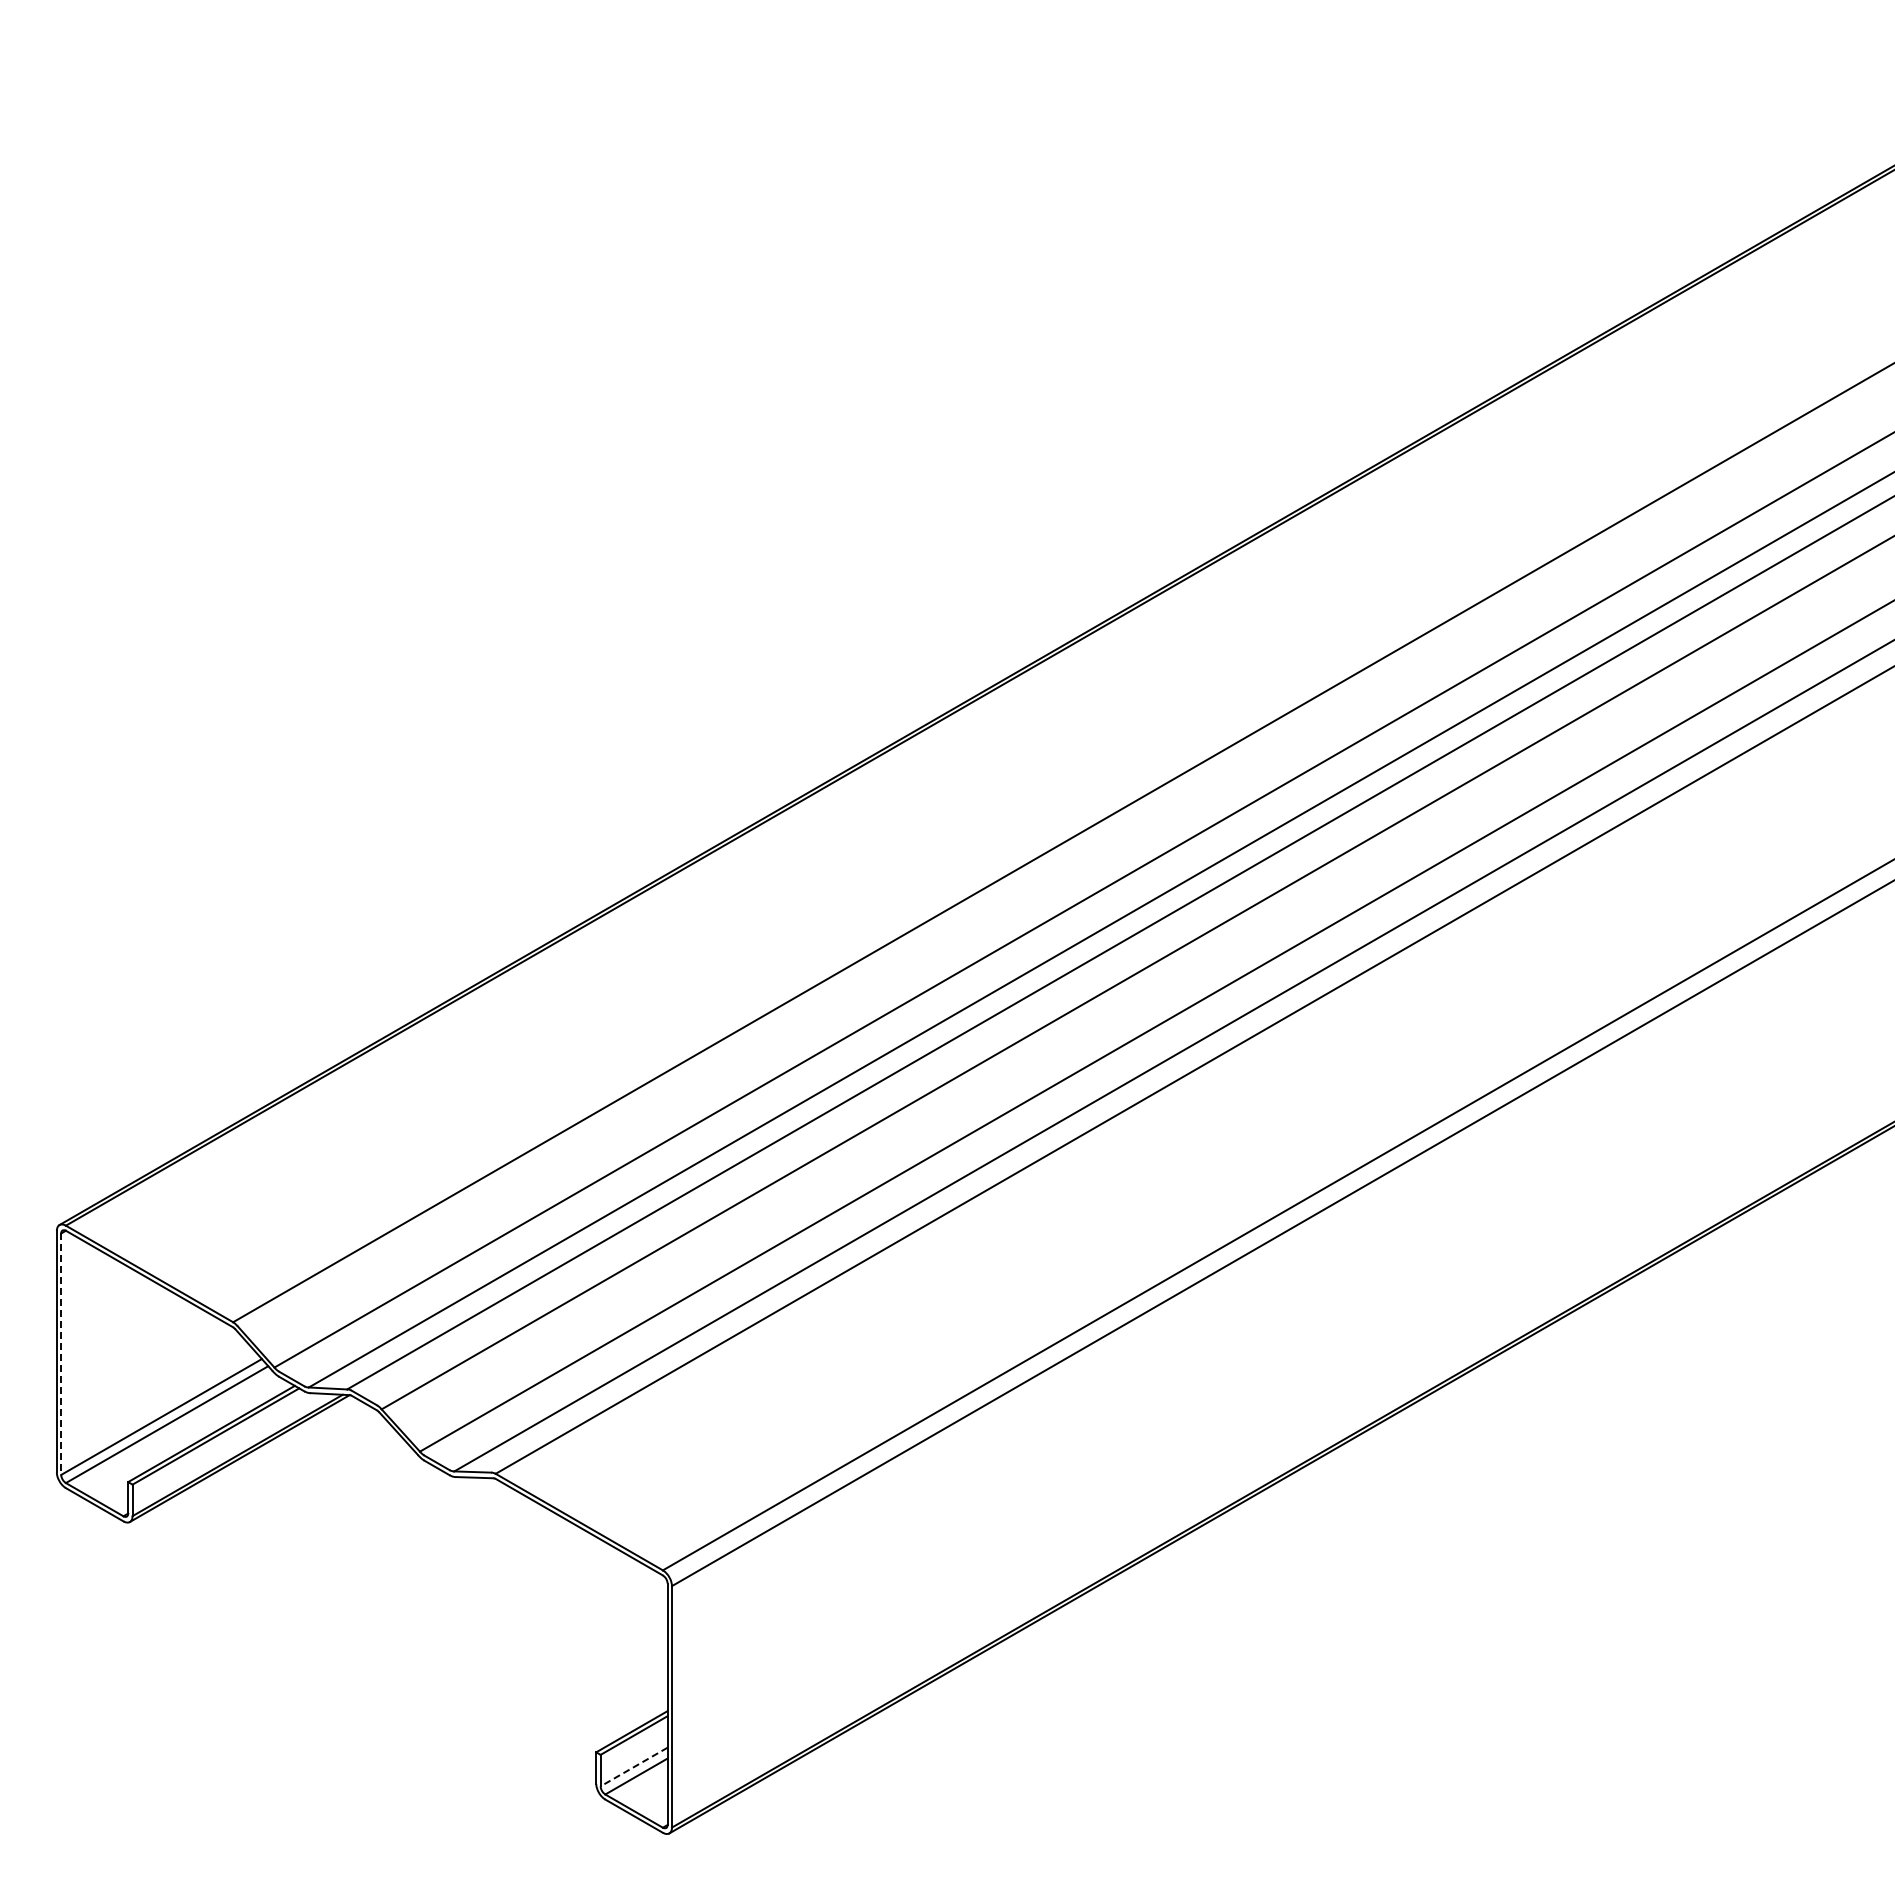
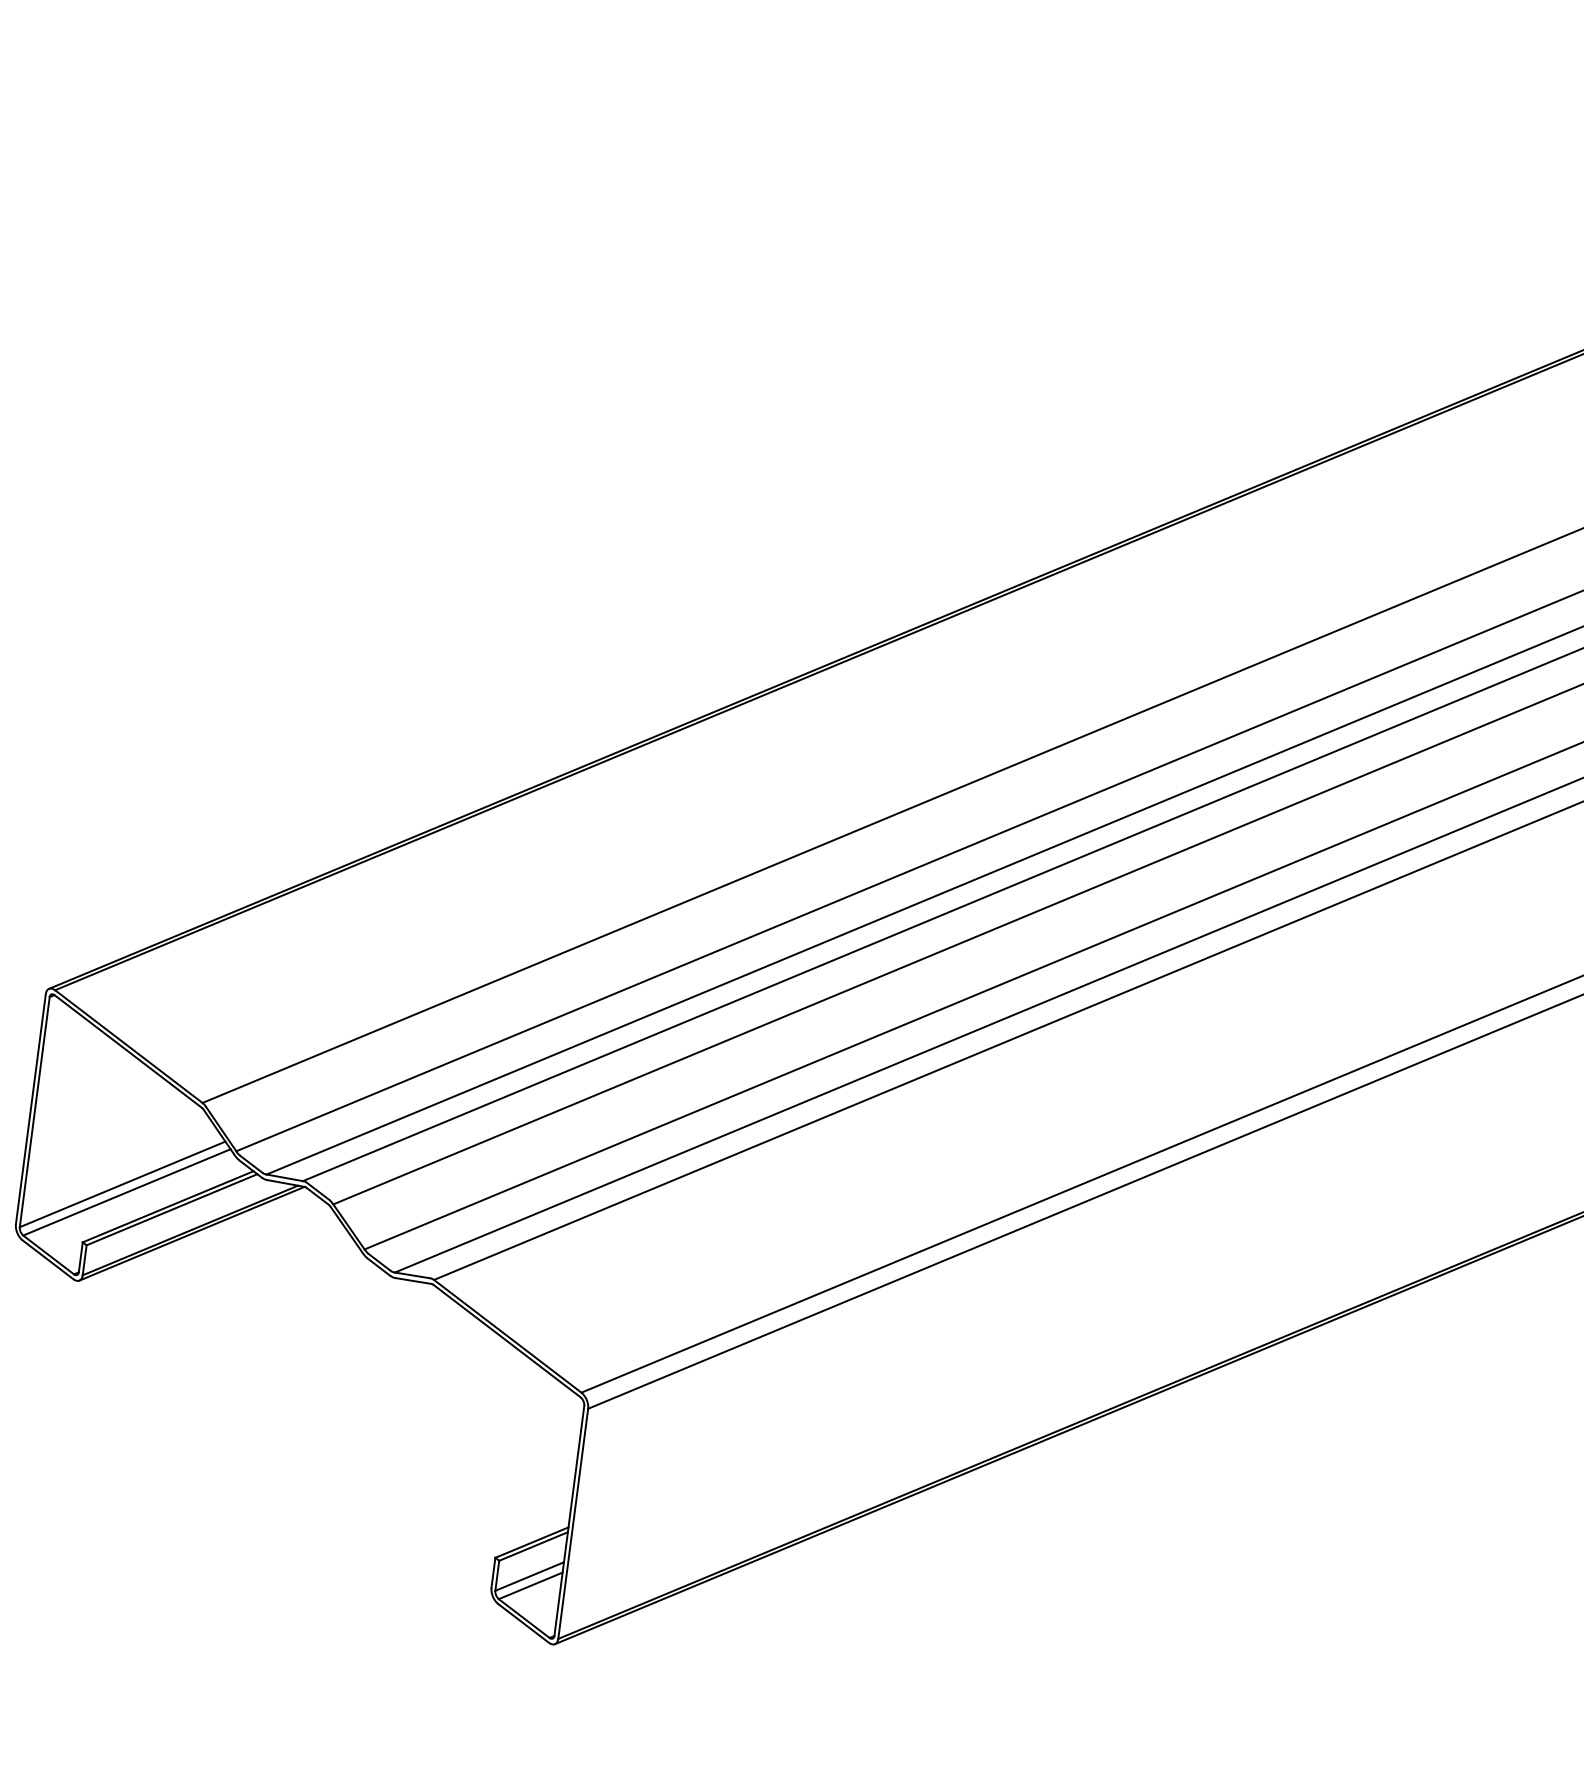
line: (61, 1354) -> (34, 1112), dashed -> solid
line: (634, 1767) -> (529, 1577), dashed -> solid

